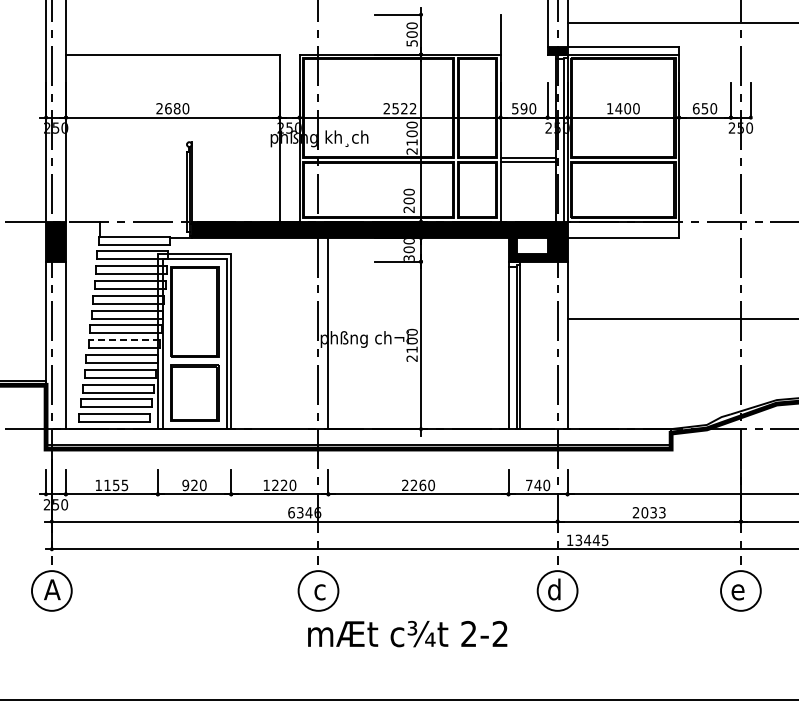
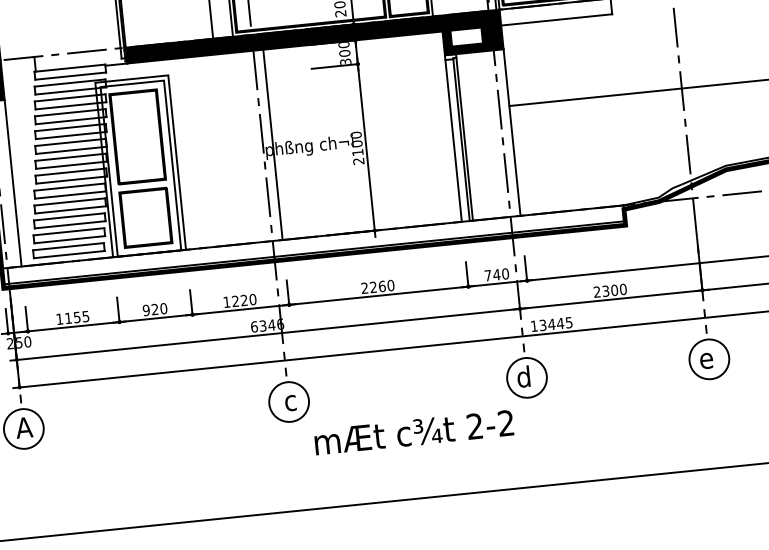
line: (124, 340) -> (70, 172), dashed -> solid
text: (653, 512) -> (614, 290), 2033 -> 2300
text: (407, 633) -> (413, 432), moved

